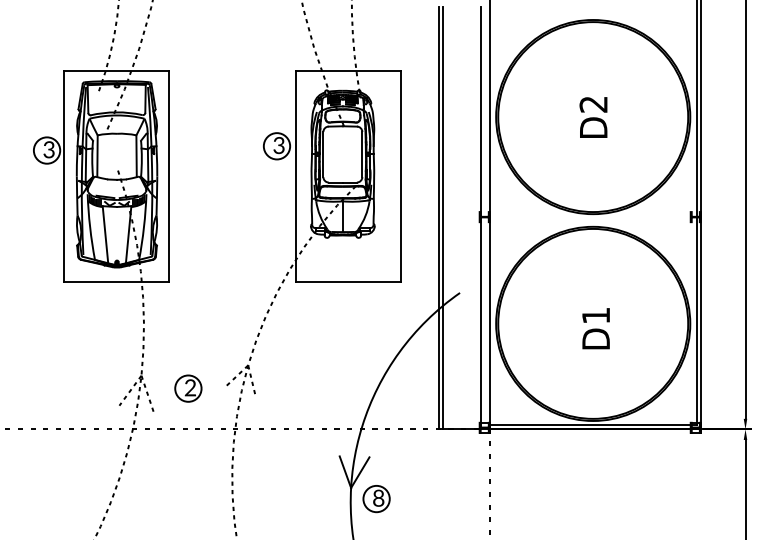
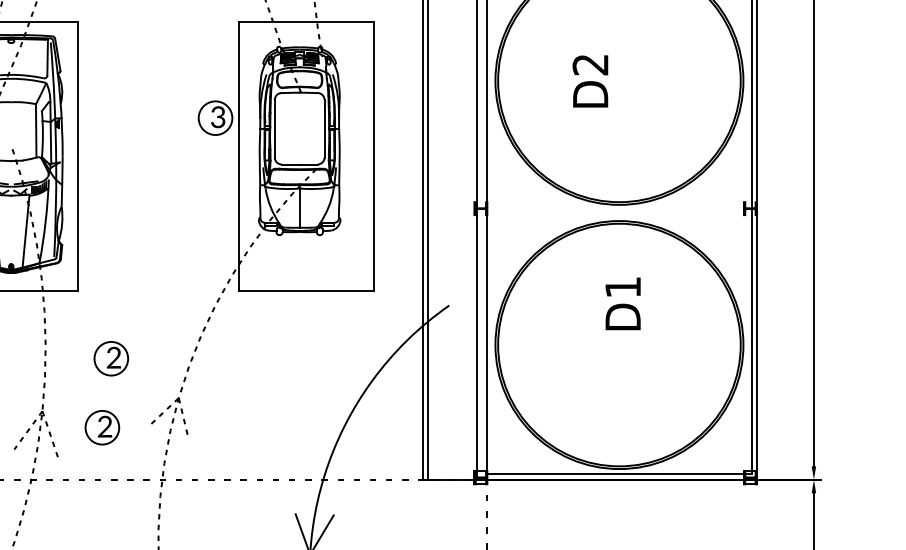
text: (593, 117) -> (590, 81), moved
text: (595, 328) -> (622, 303), moved
part: (195, 334) -> (111, 358), added

